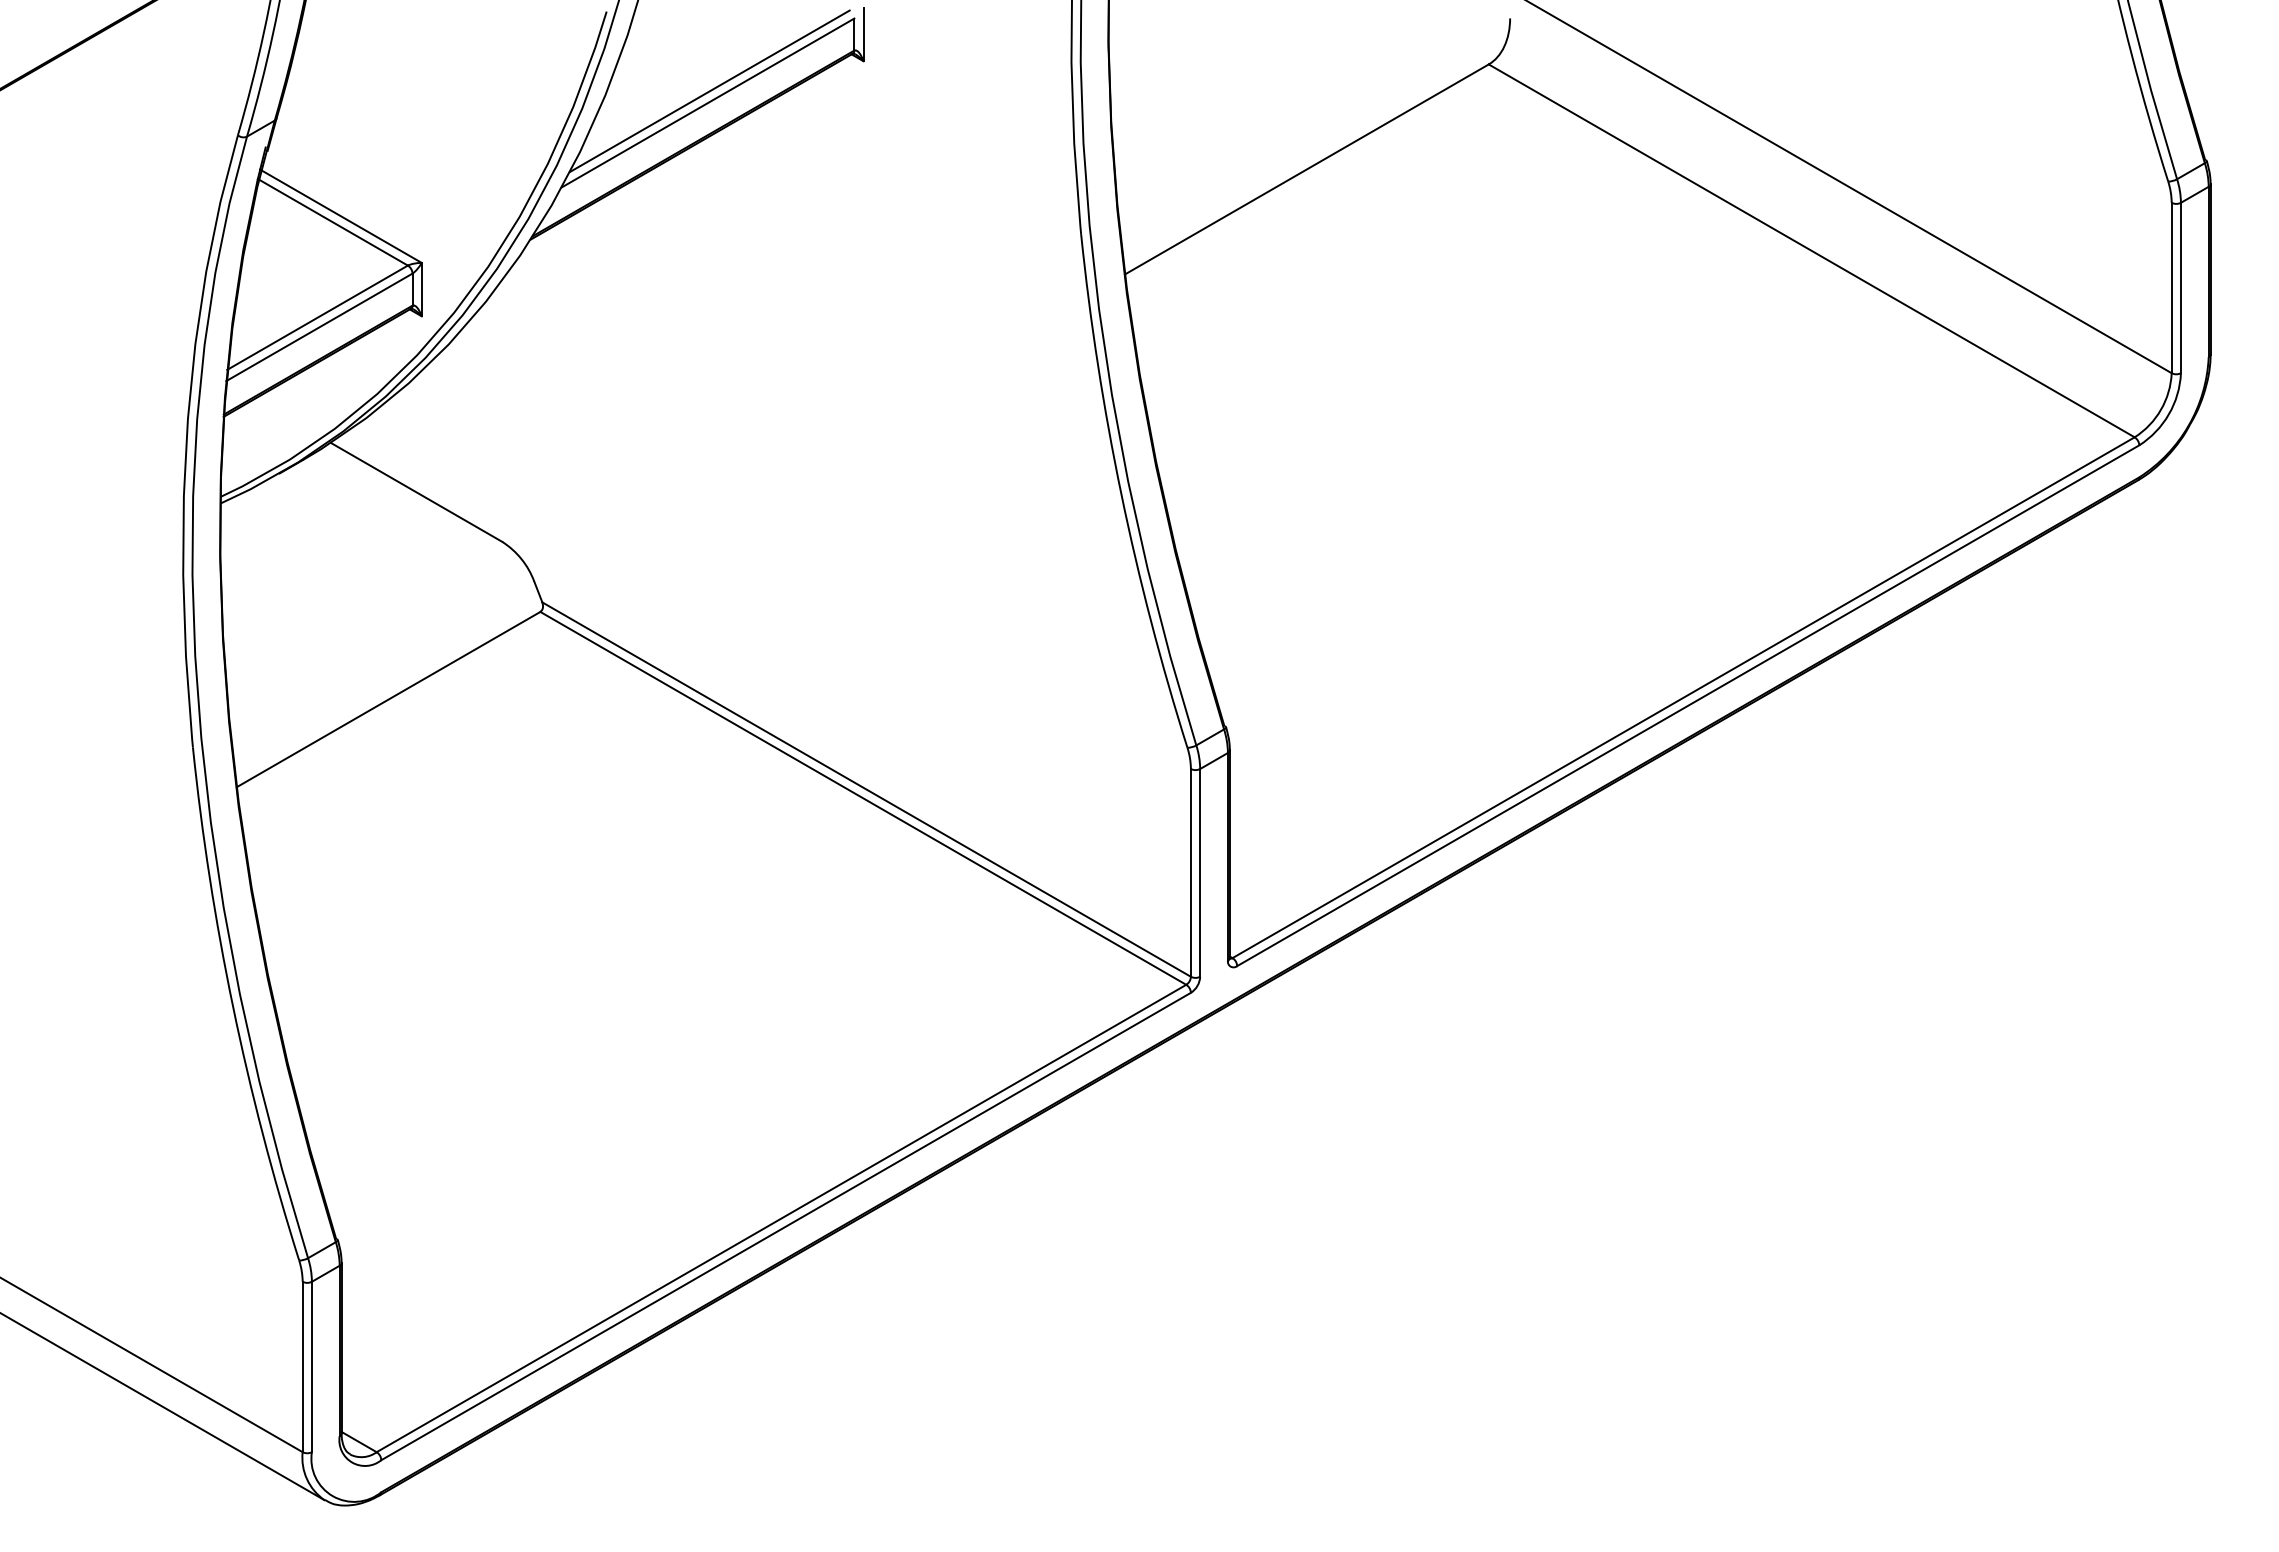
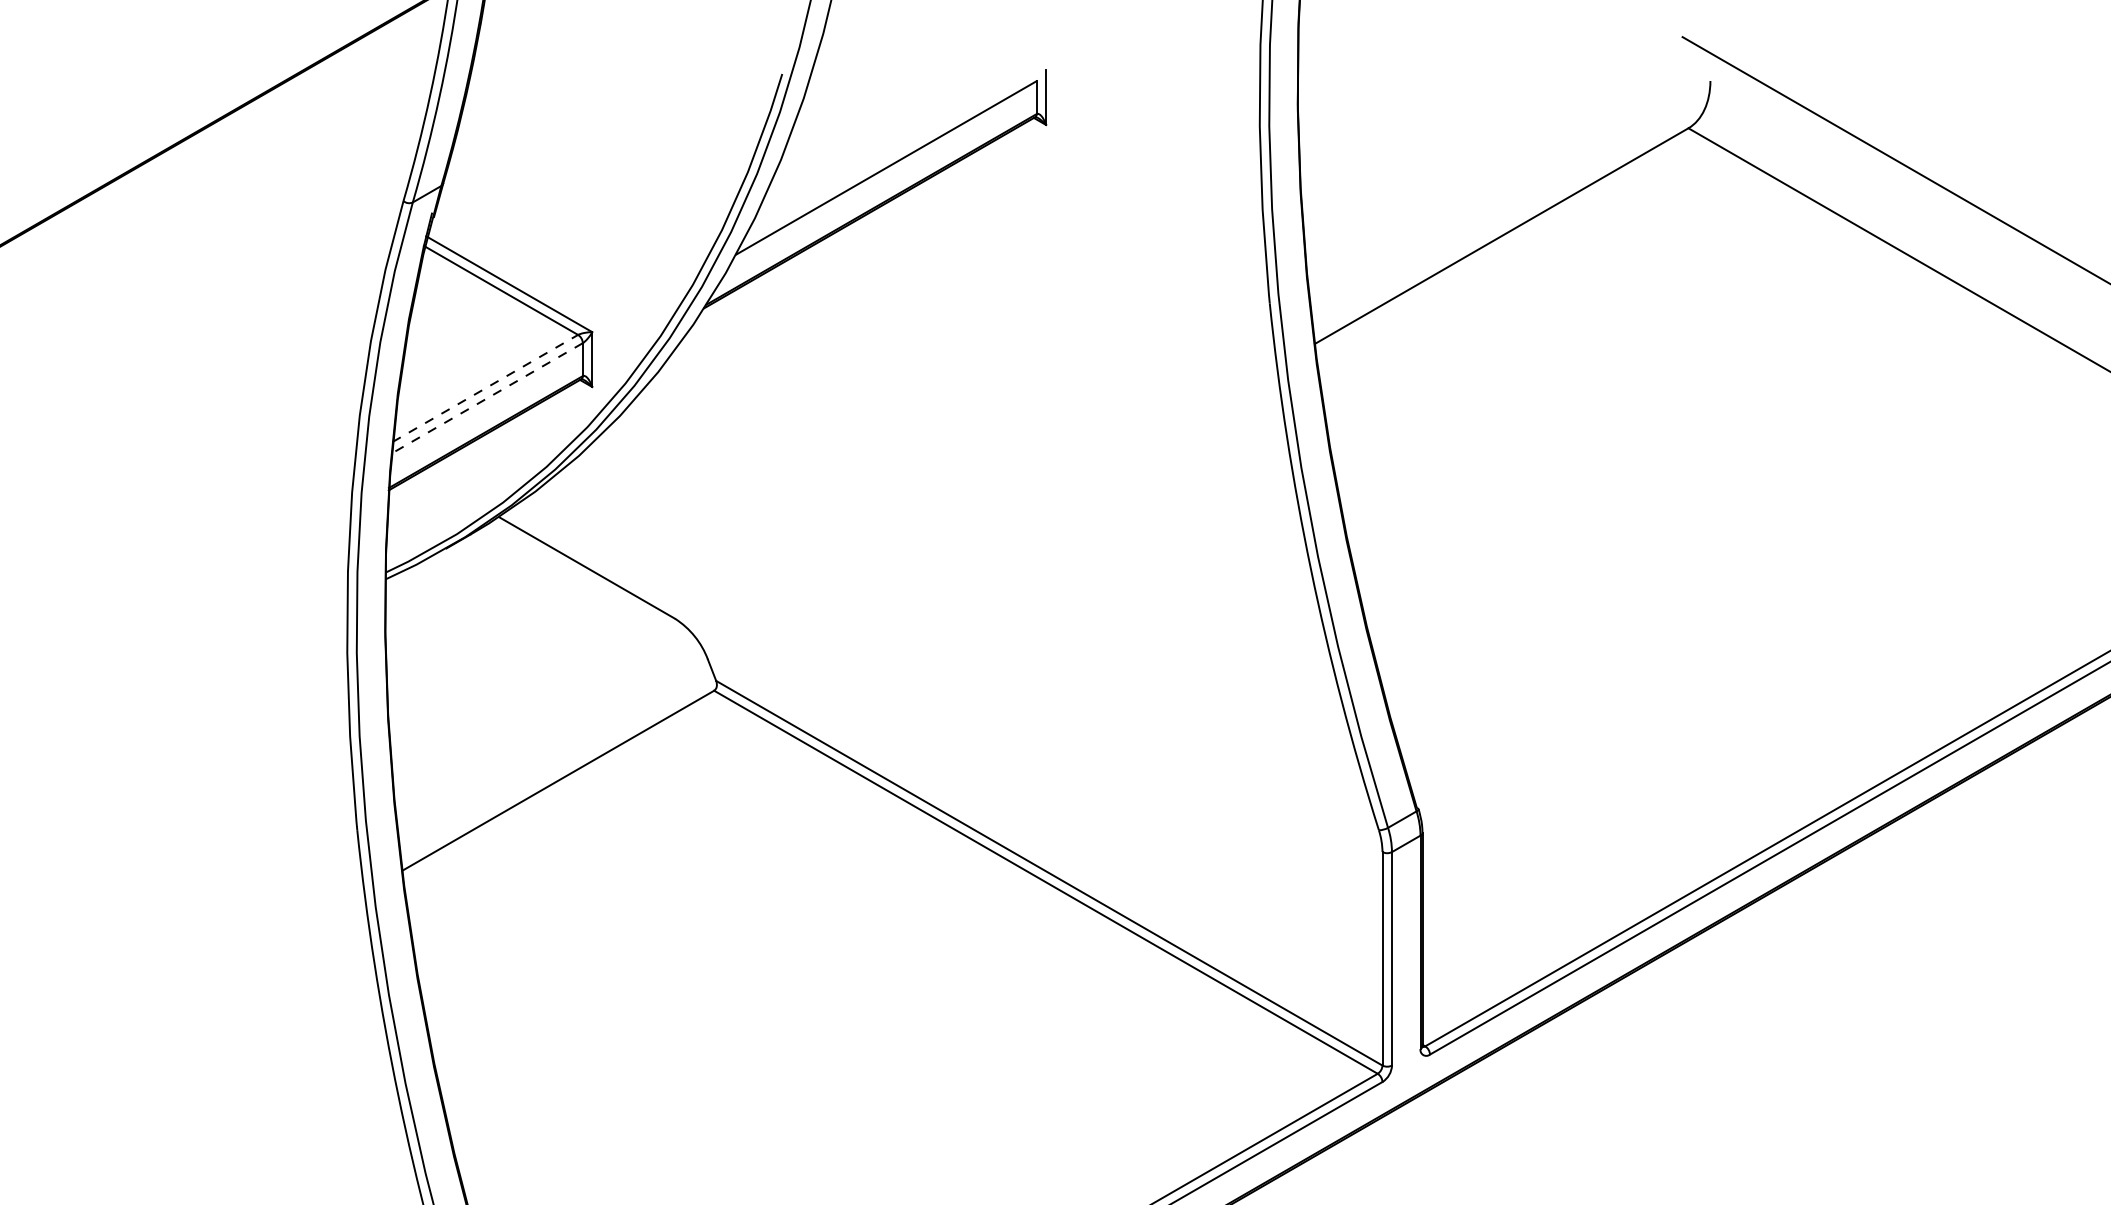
line: (709, 91) -> (887, 156), removed
line: (318, 317) -> (486, 388), solid -> dashed
line: (319, 327) -> (487, 398), solid -> dashed

